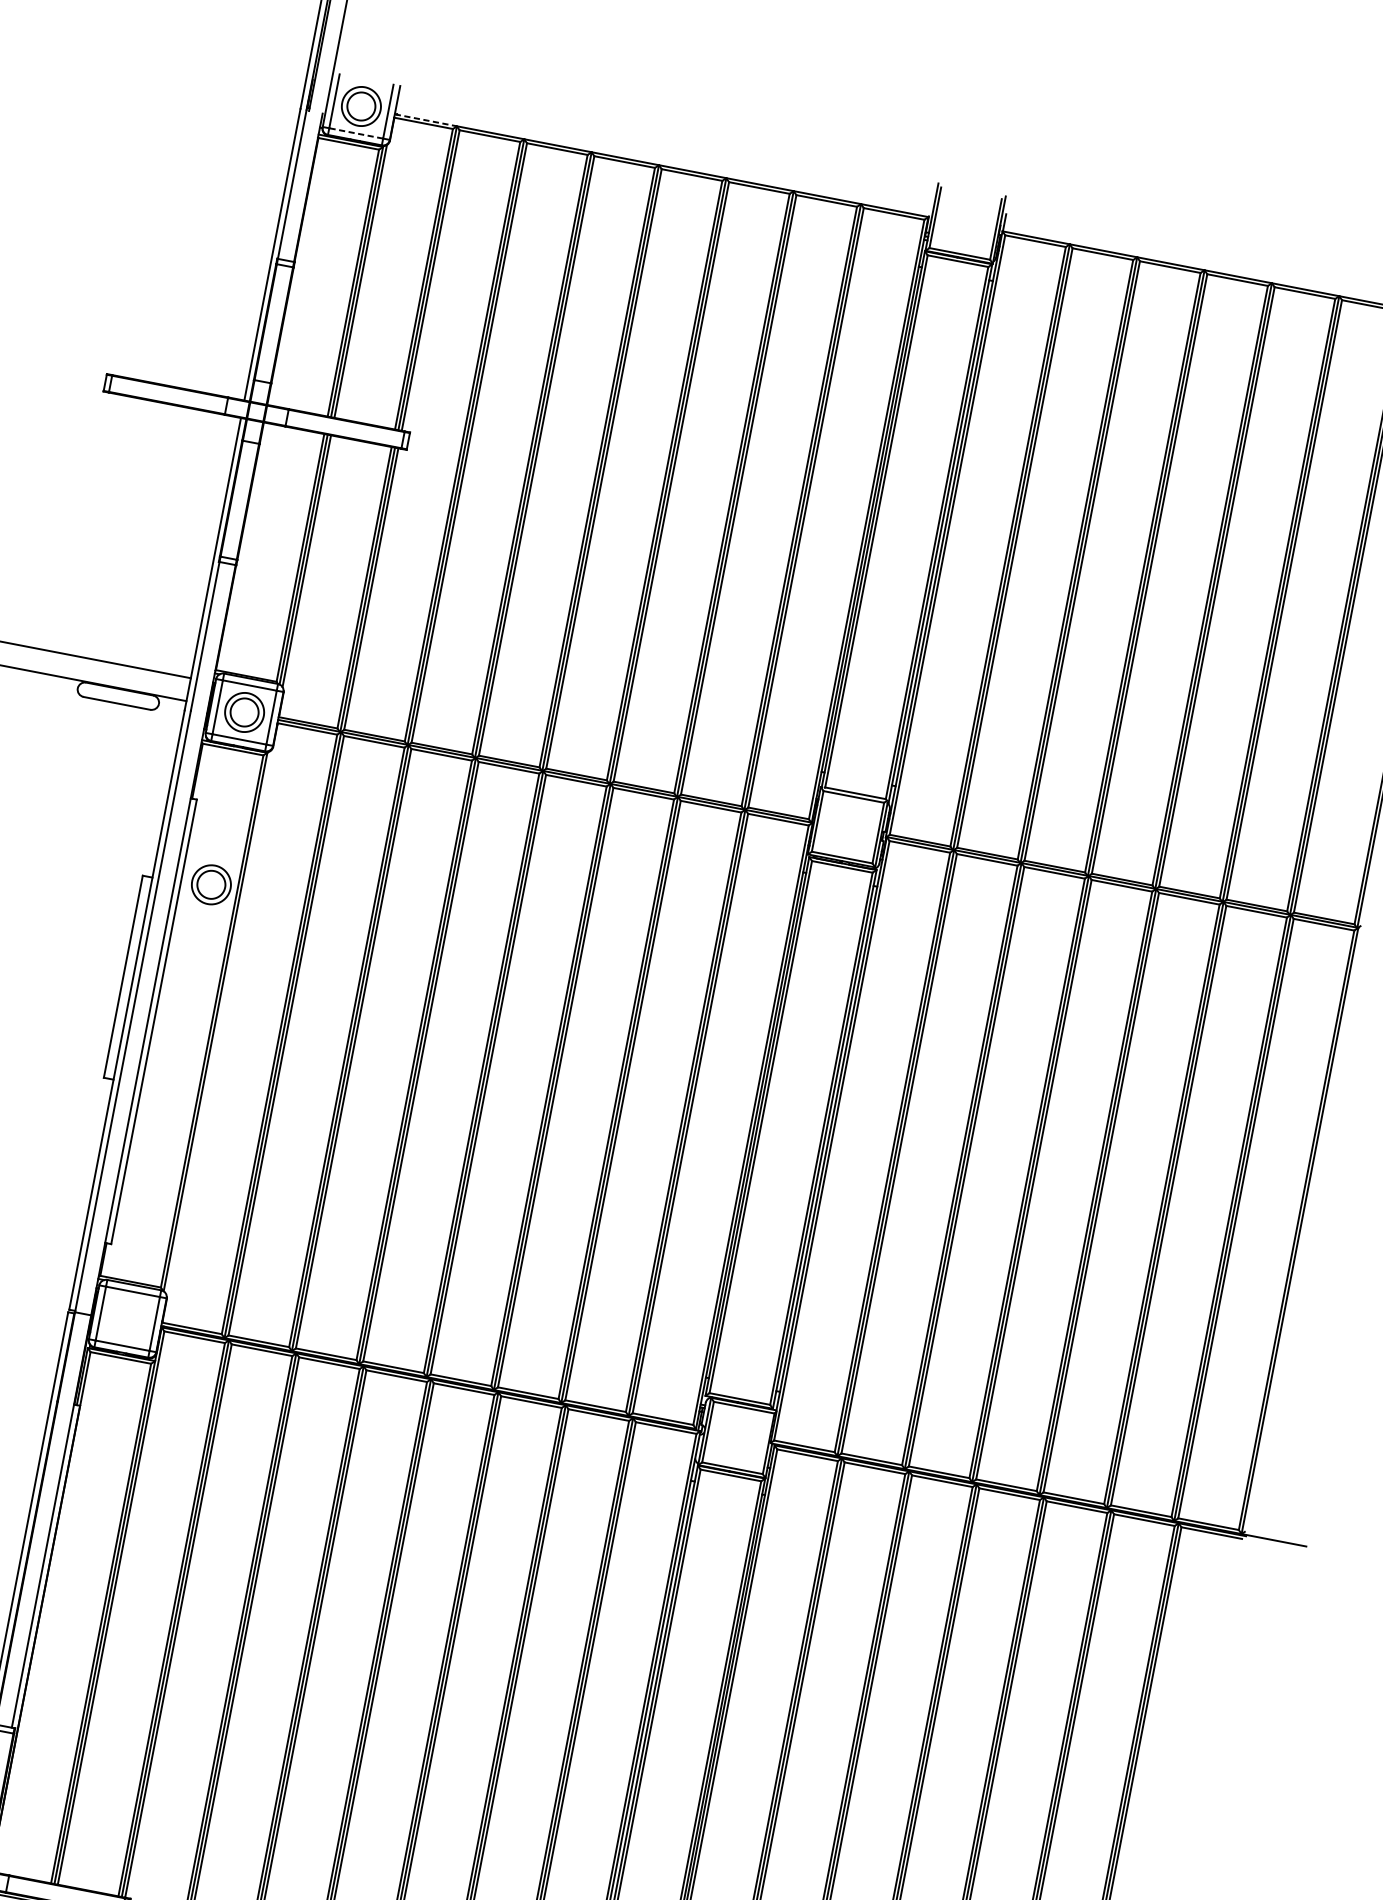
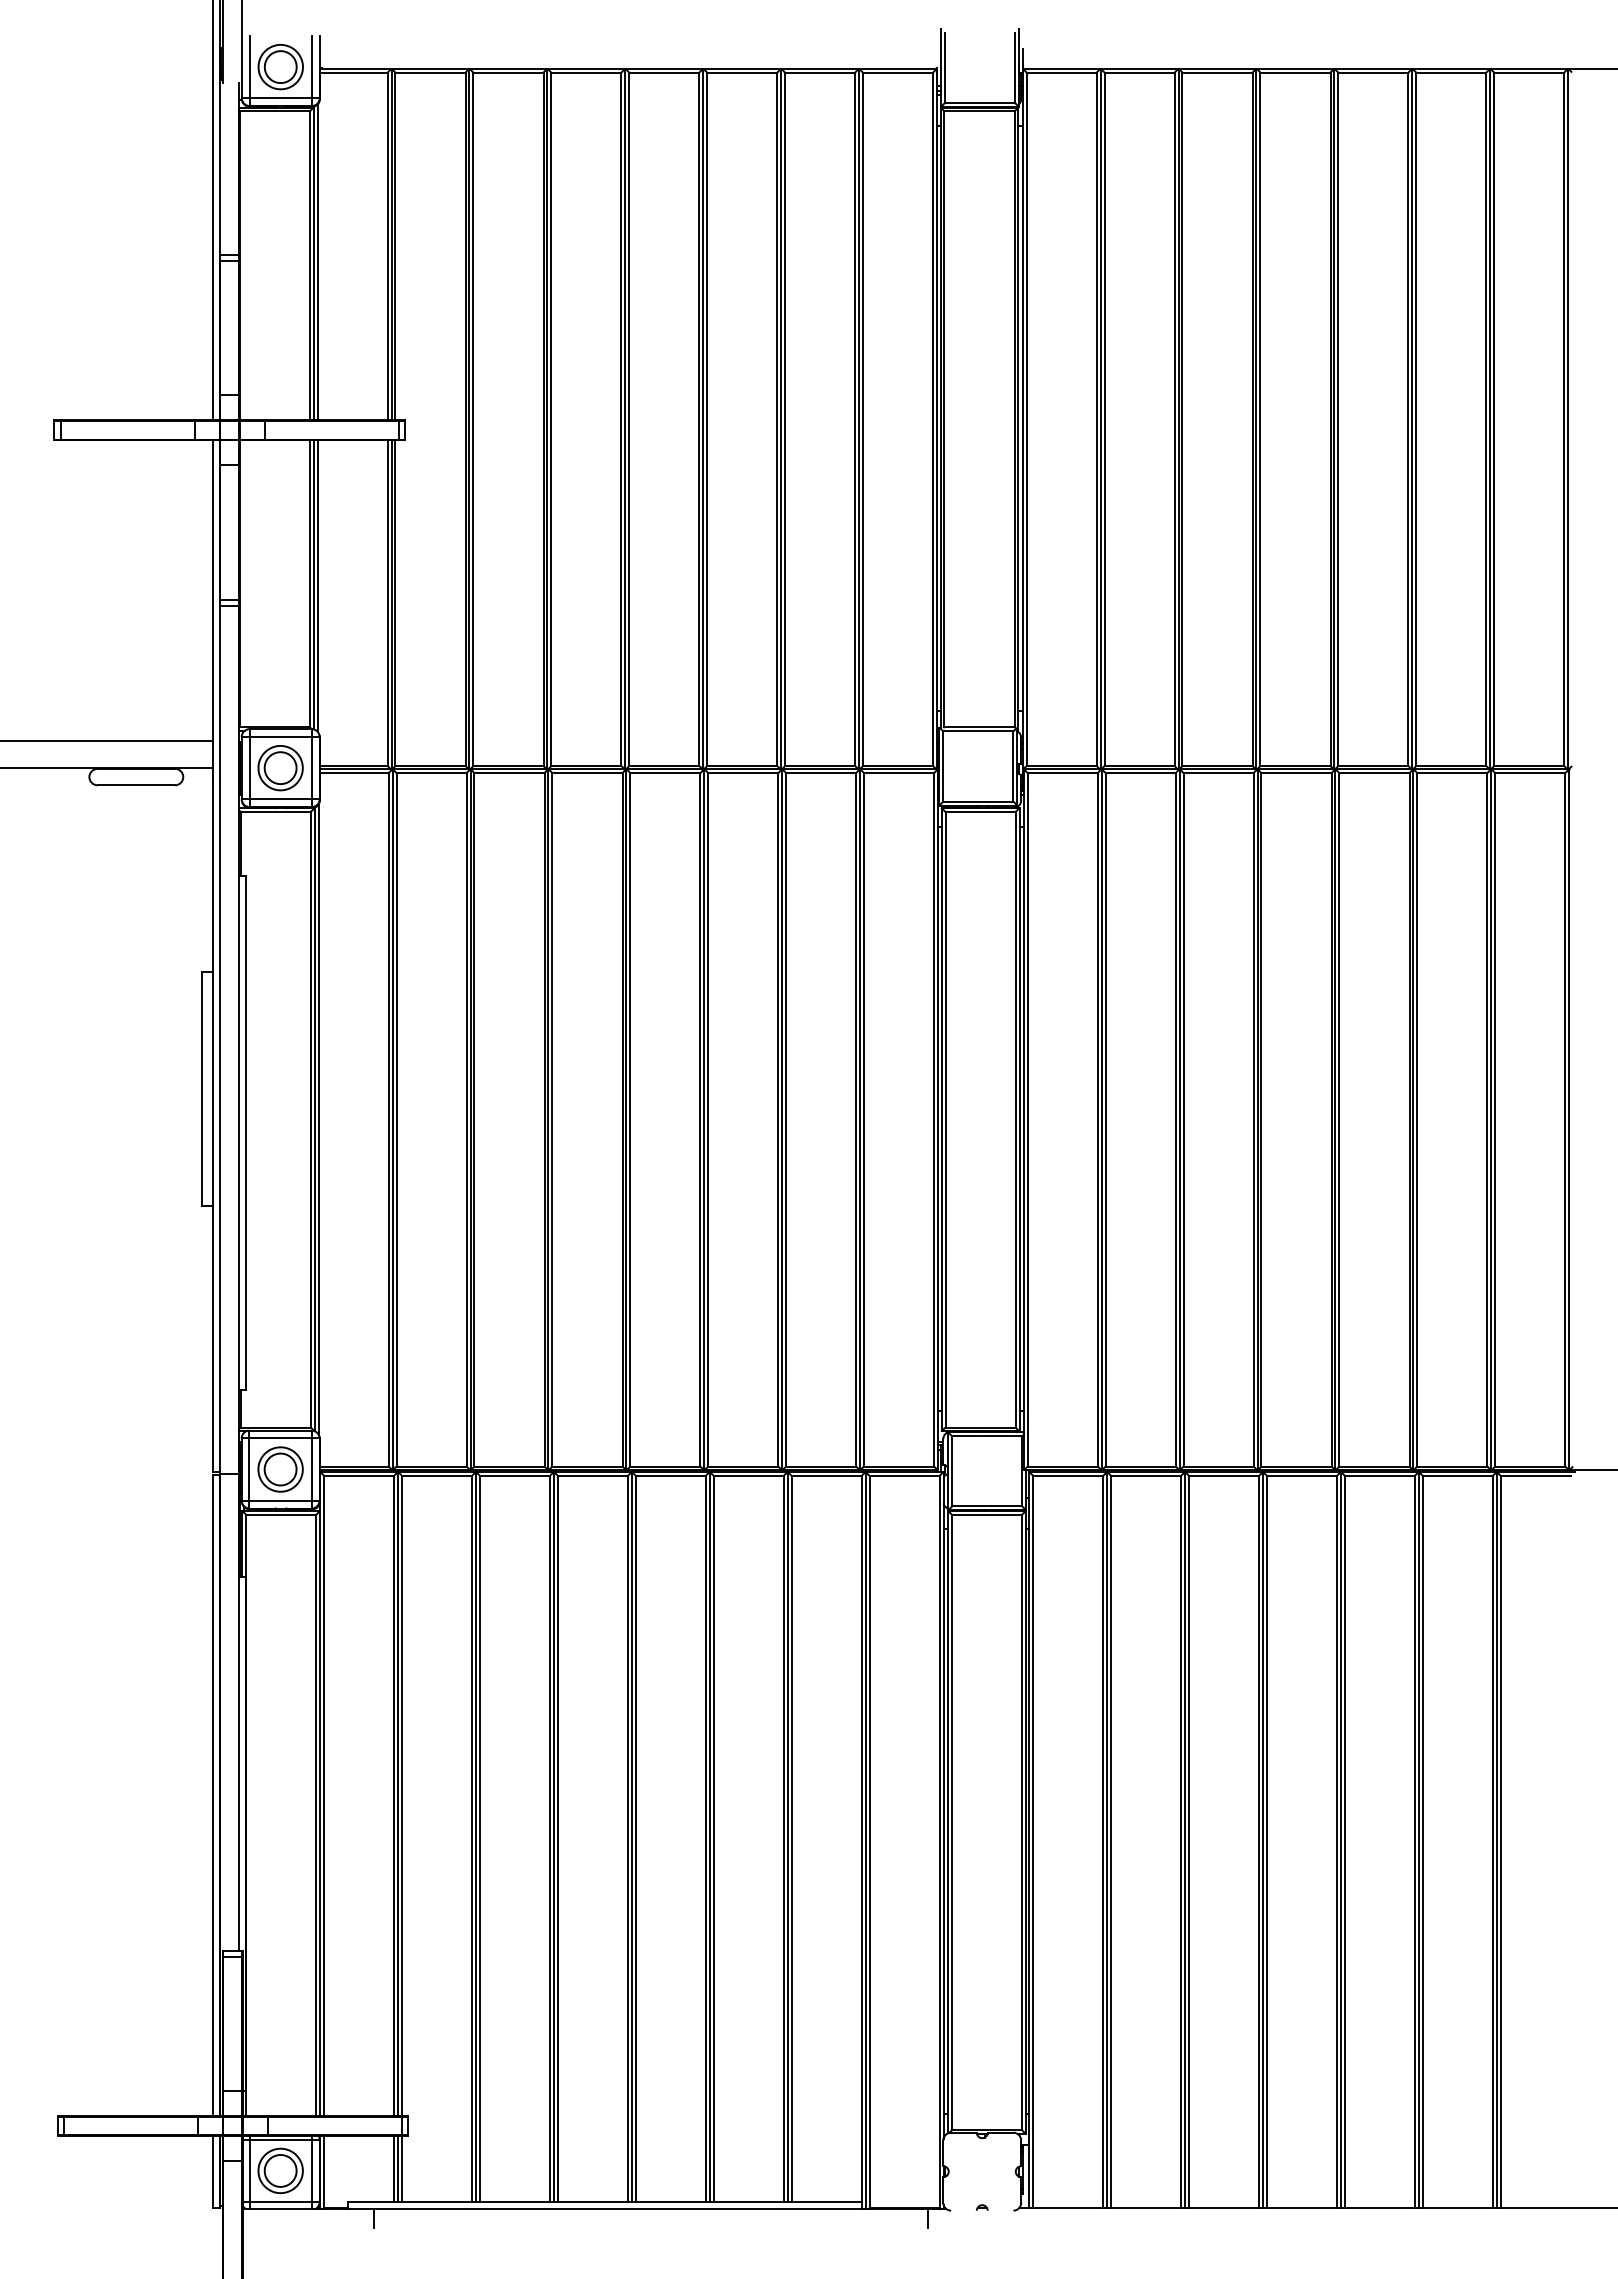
line: (425, 120) -> (355, 68), dashed -> solid
line: (355, 133) -> (280, 98), dashed -> solid
part: (211, 884) -> (280, 1469), moved
line: (218, 1022) -> (318, 1119), added

